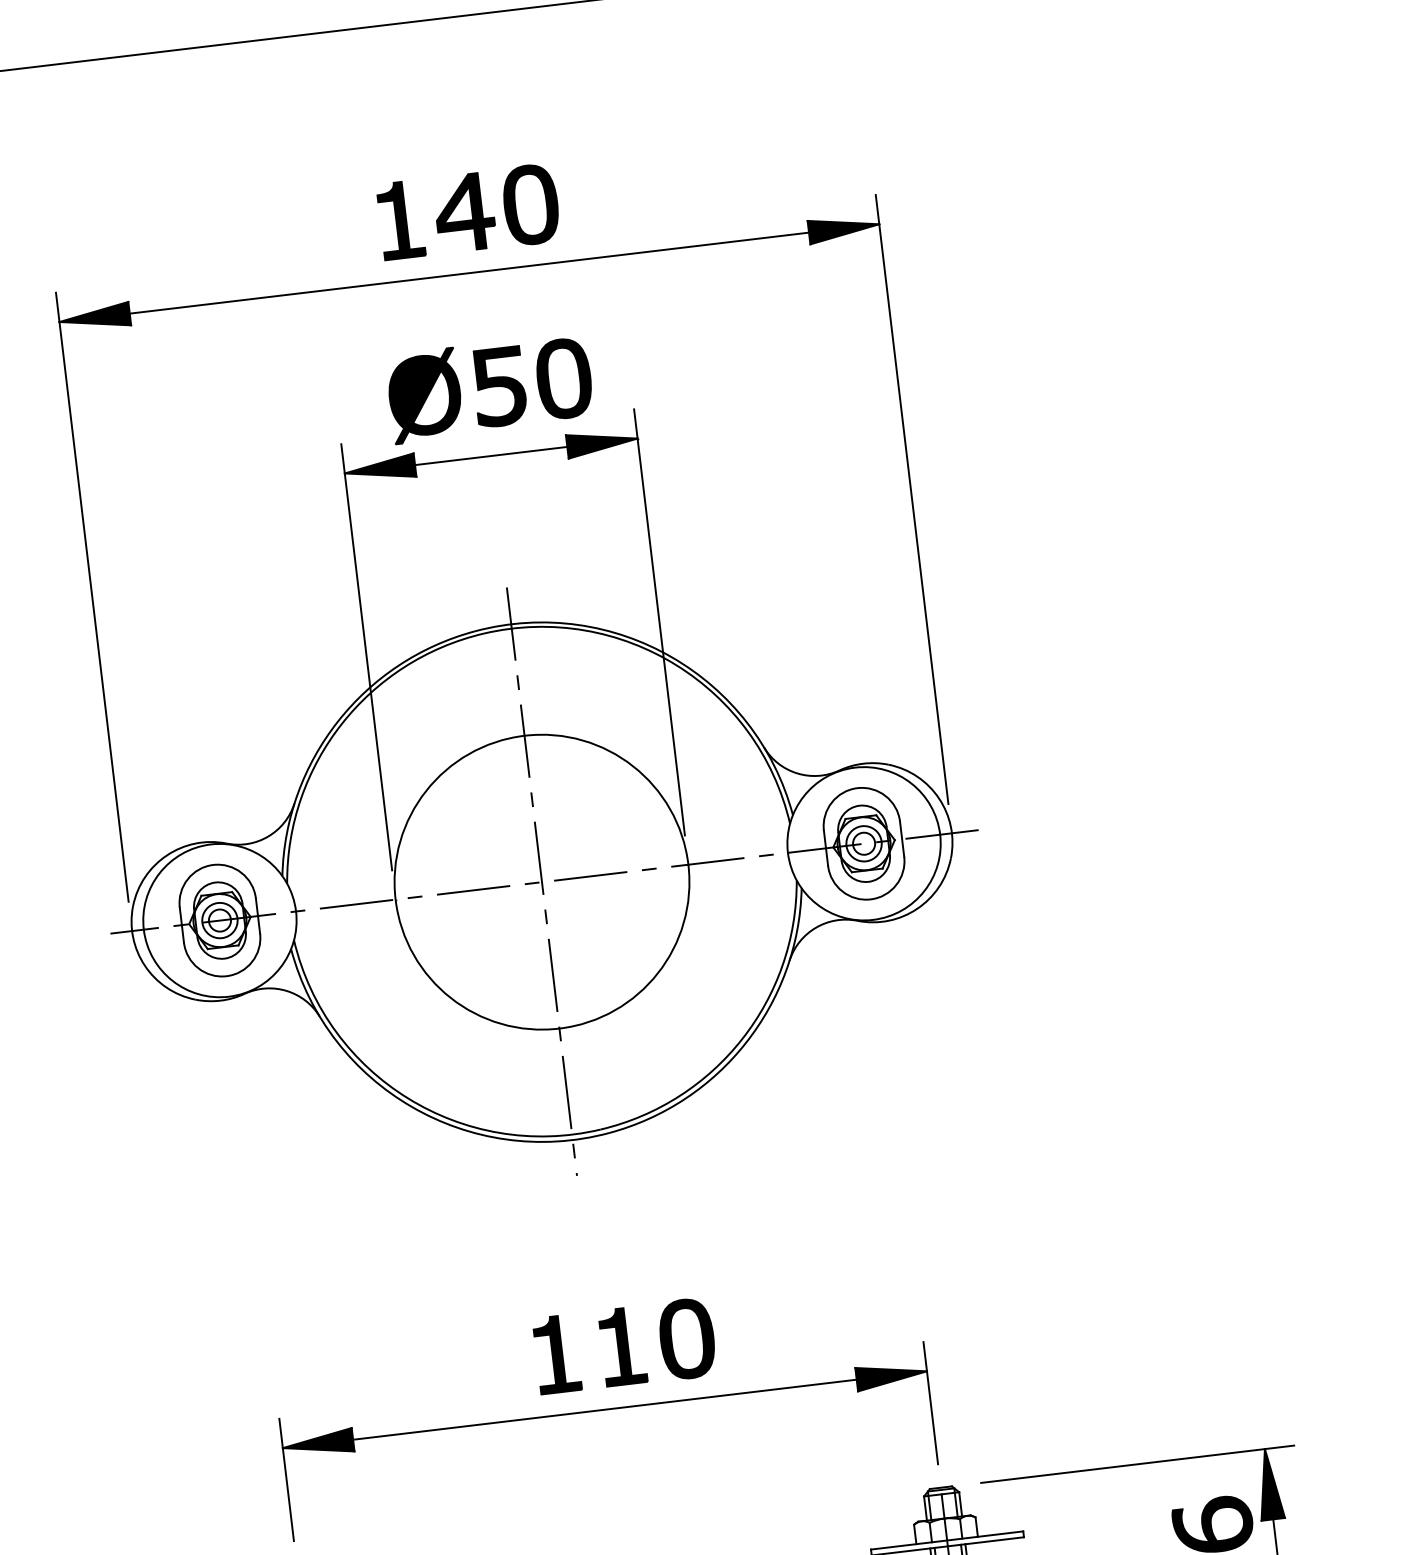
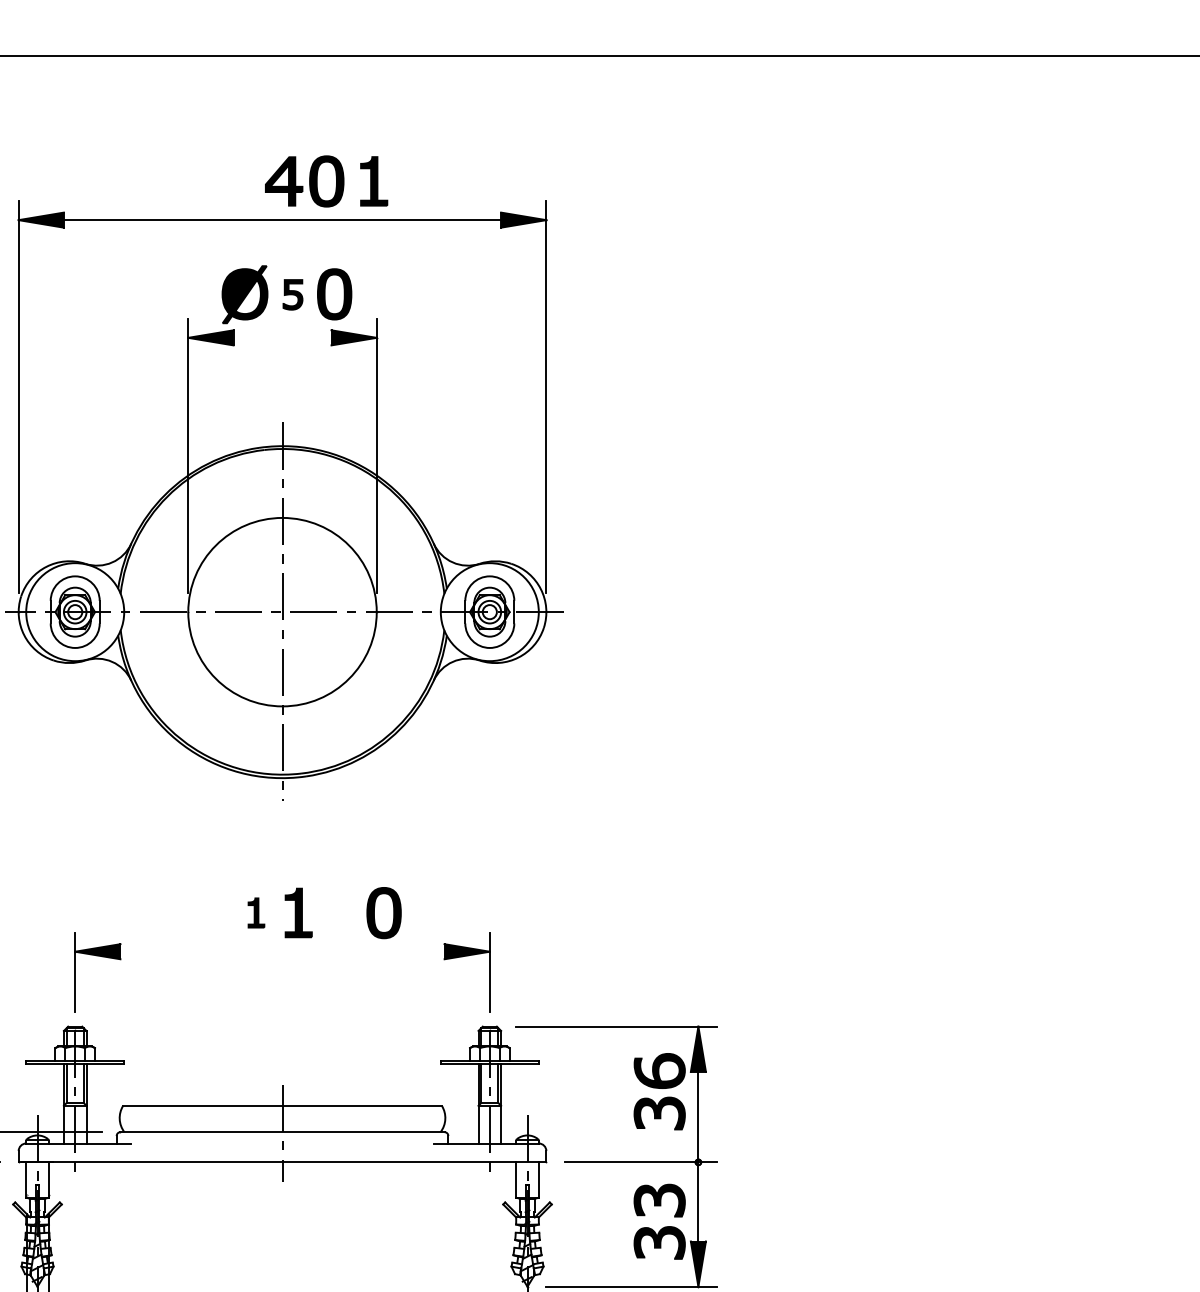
part: (401, 220) -> (374, 181), moved
part: (498, 386) -> (292, 294), size x0.6
line: (491, 455) -> (282, 337), removed
part: (686, 1339) -> (383, 913), moved
part: (557, 1353) -> (256, 912), size x0.6
line: (604, 1409) -> (282, 951), removed

